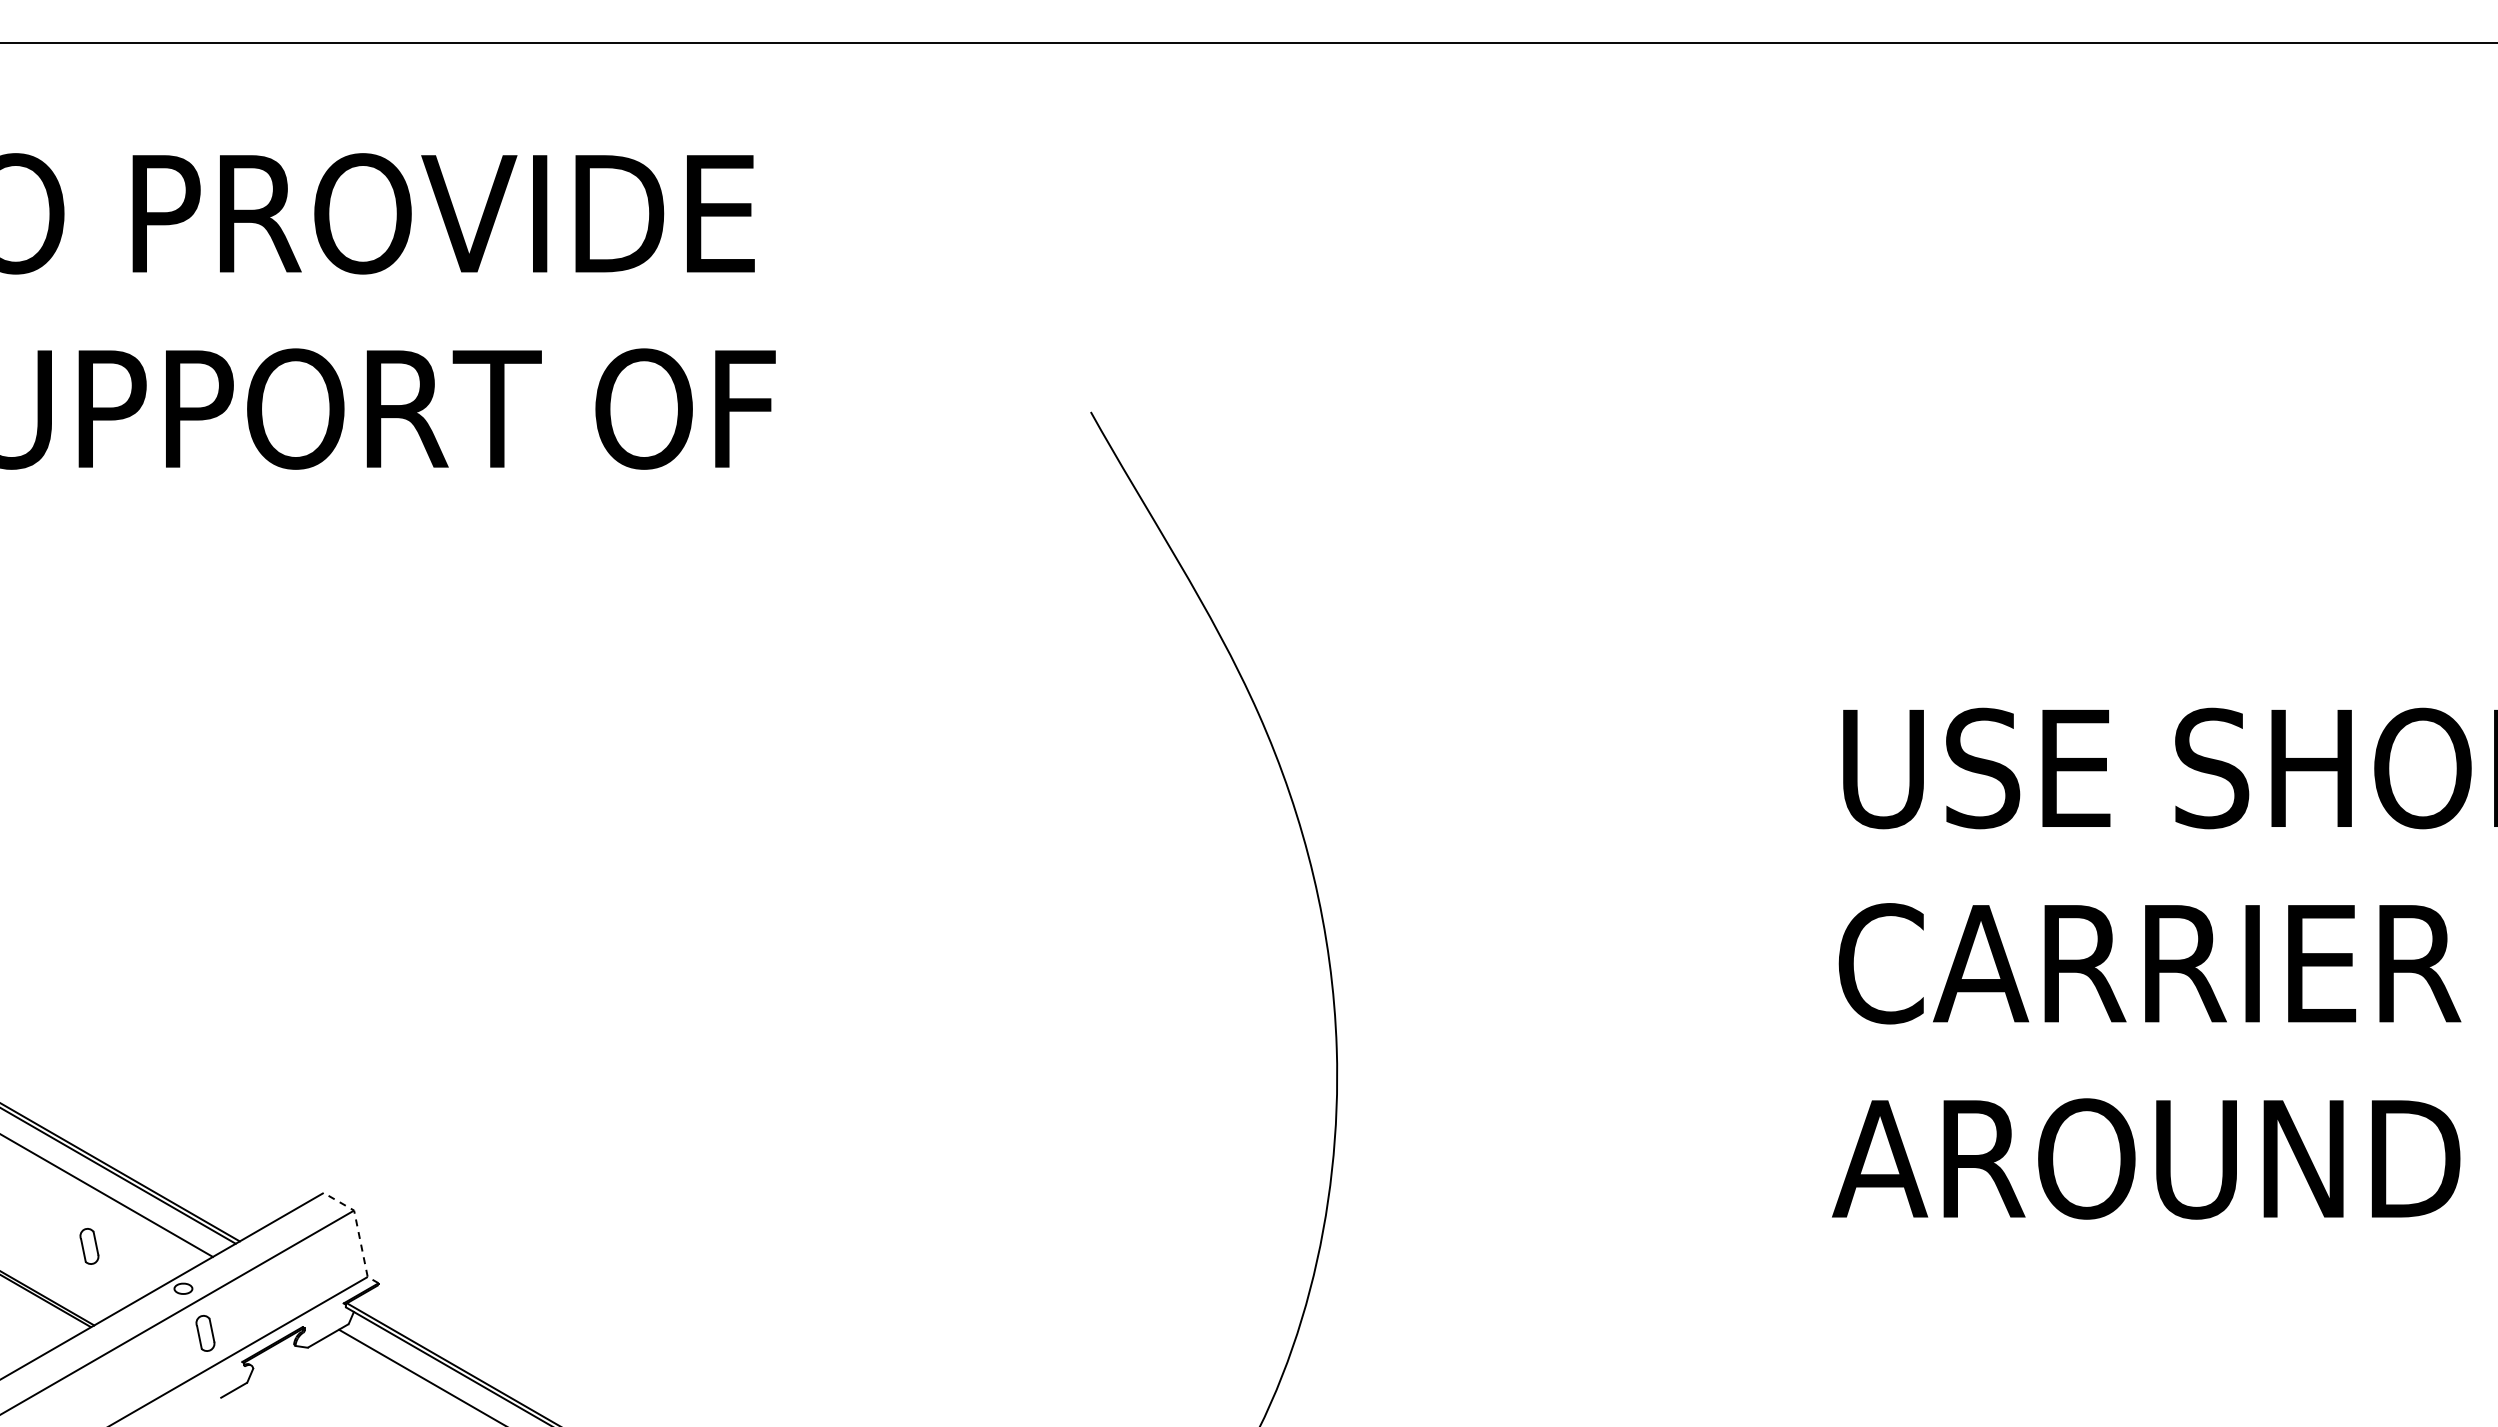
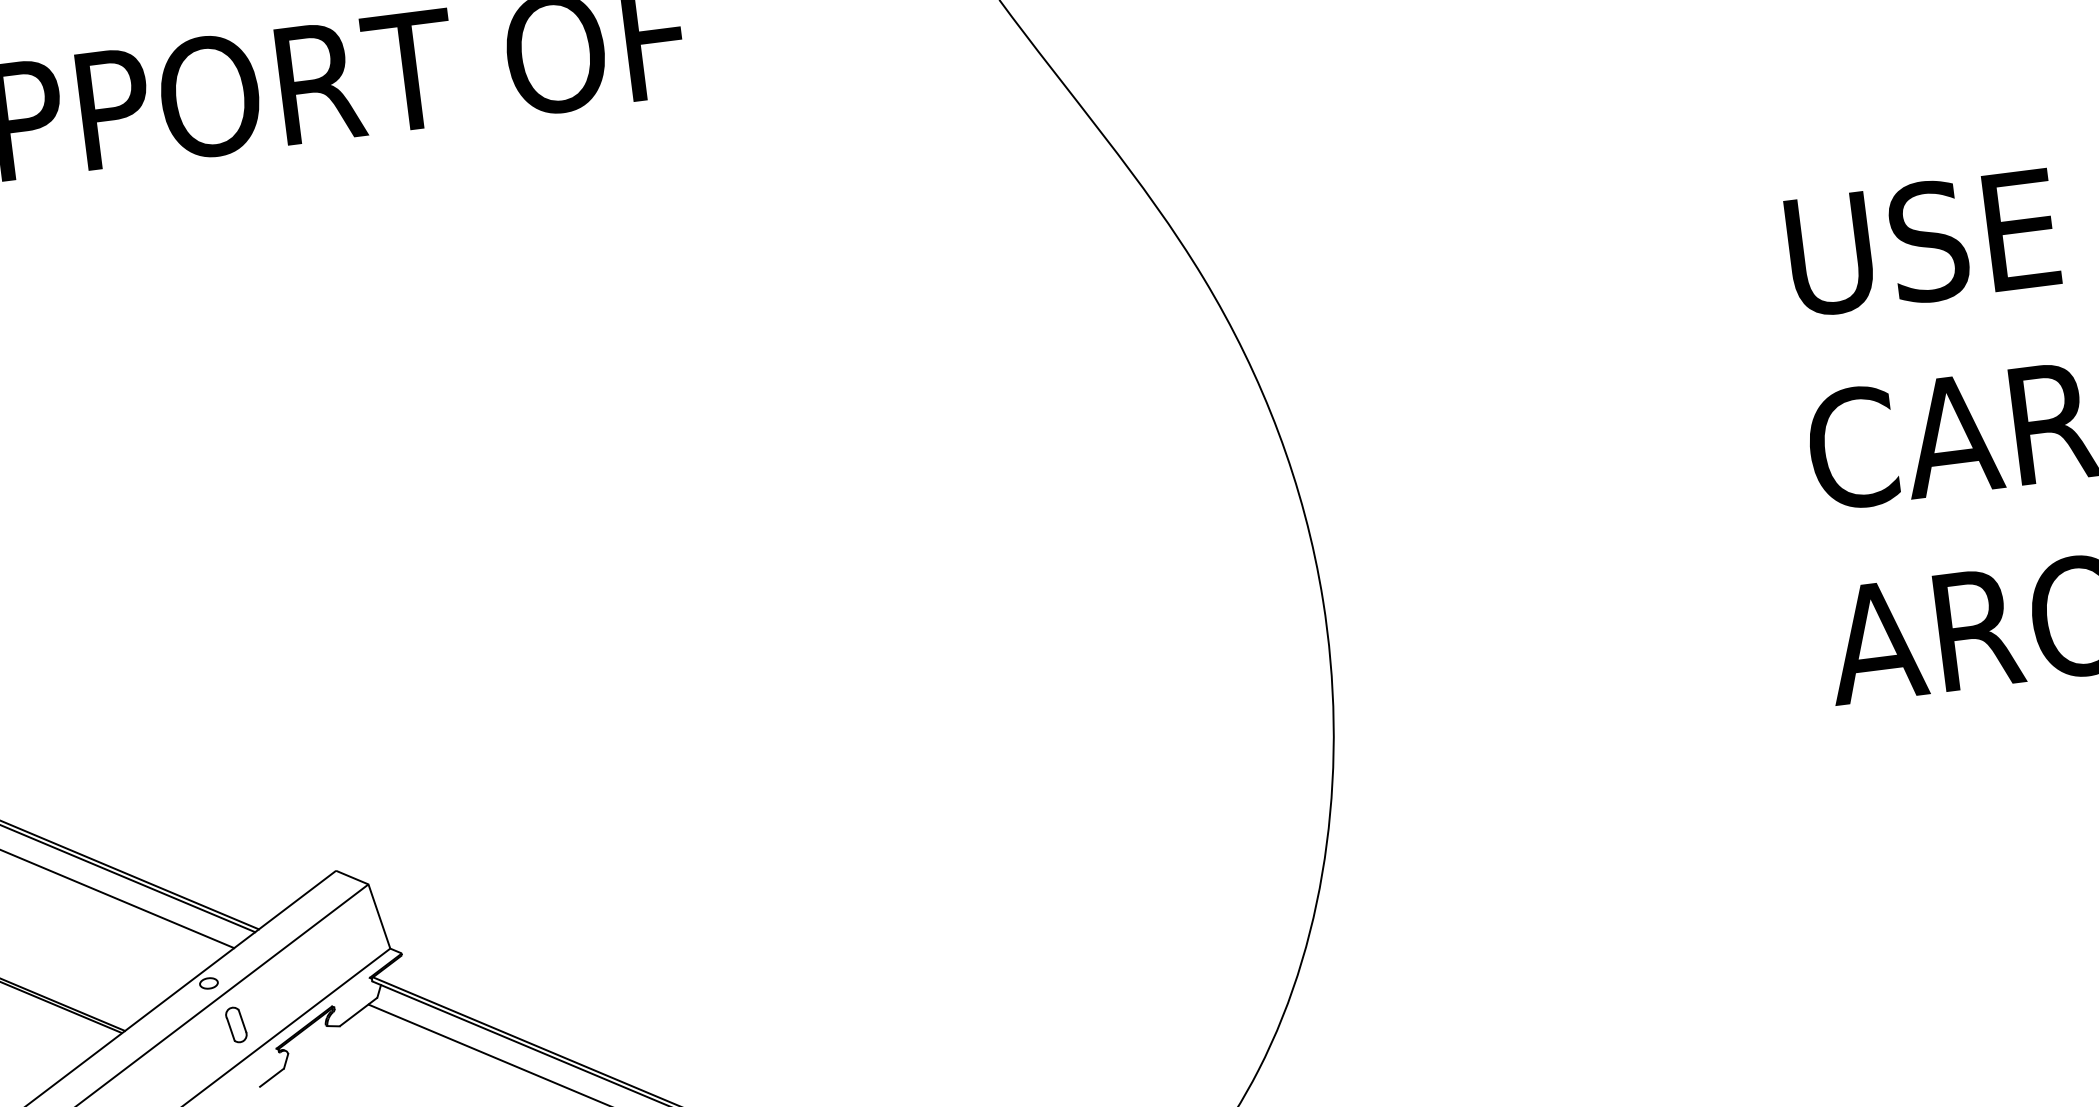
line: (358, 1232) -> (375, 905), dashed -> solid
part: (89, 1246) -> (110, 953), removed

